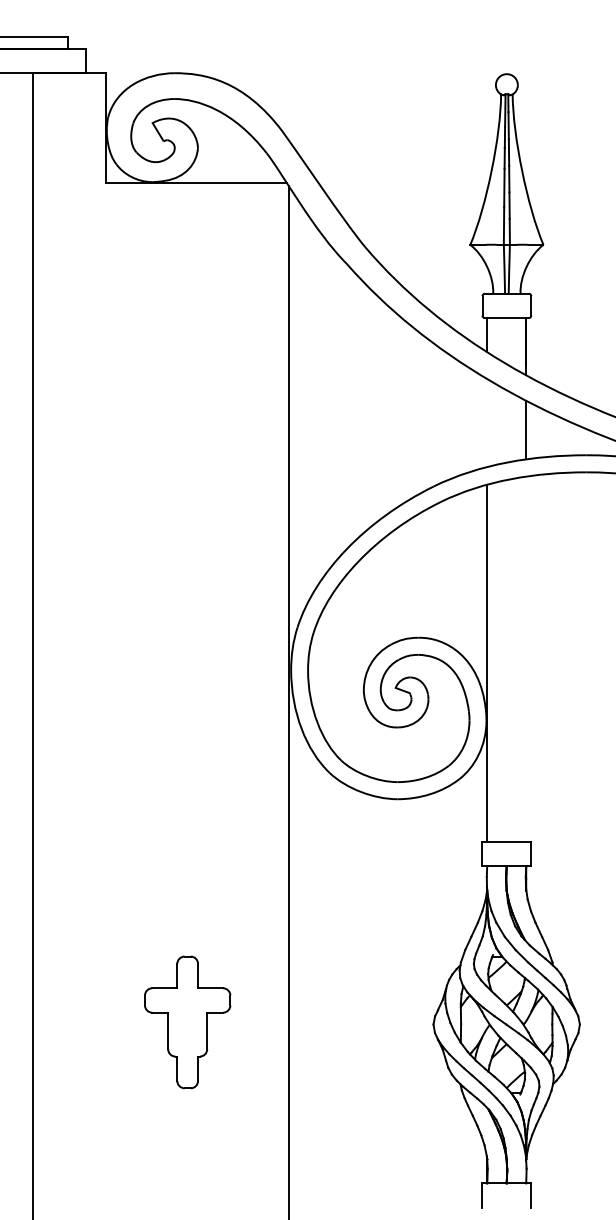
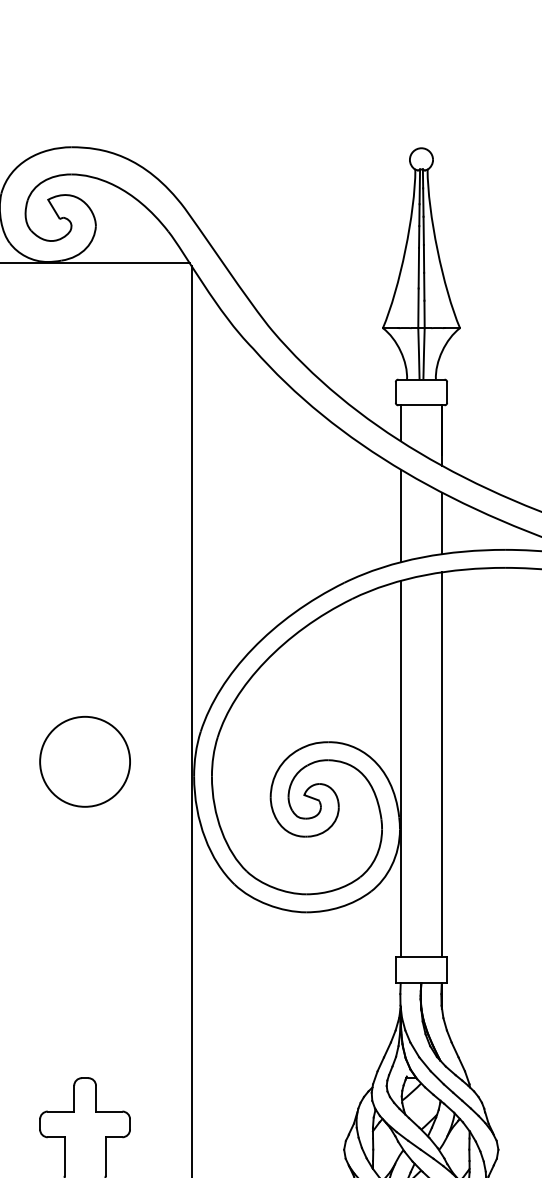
line: (487, 422) -> (401, 515), added
circle: (187, 655) -> (84, 760), added
line: (526, 658) -> (442, 764), added

